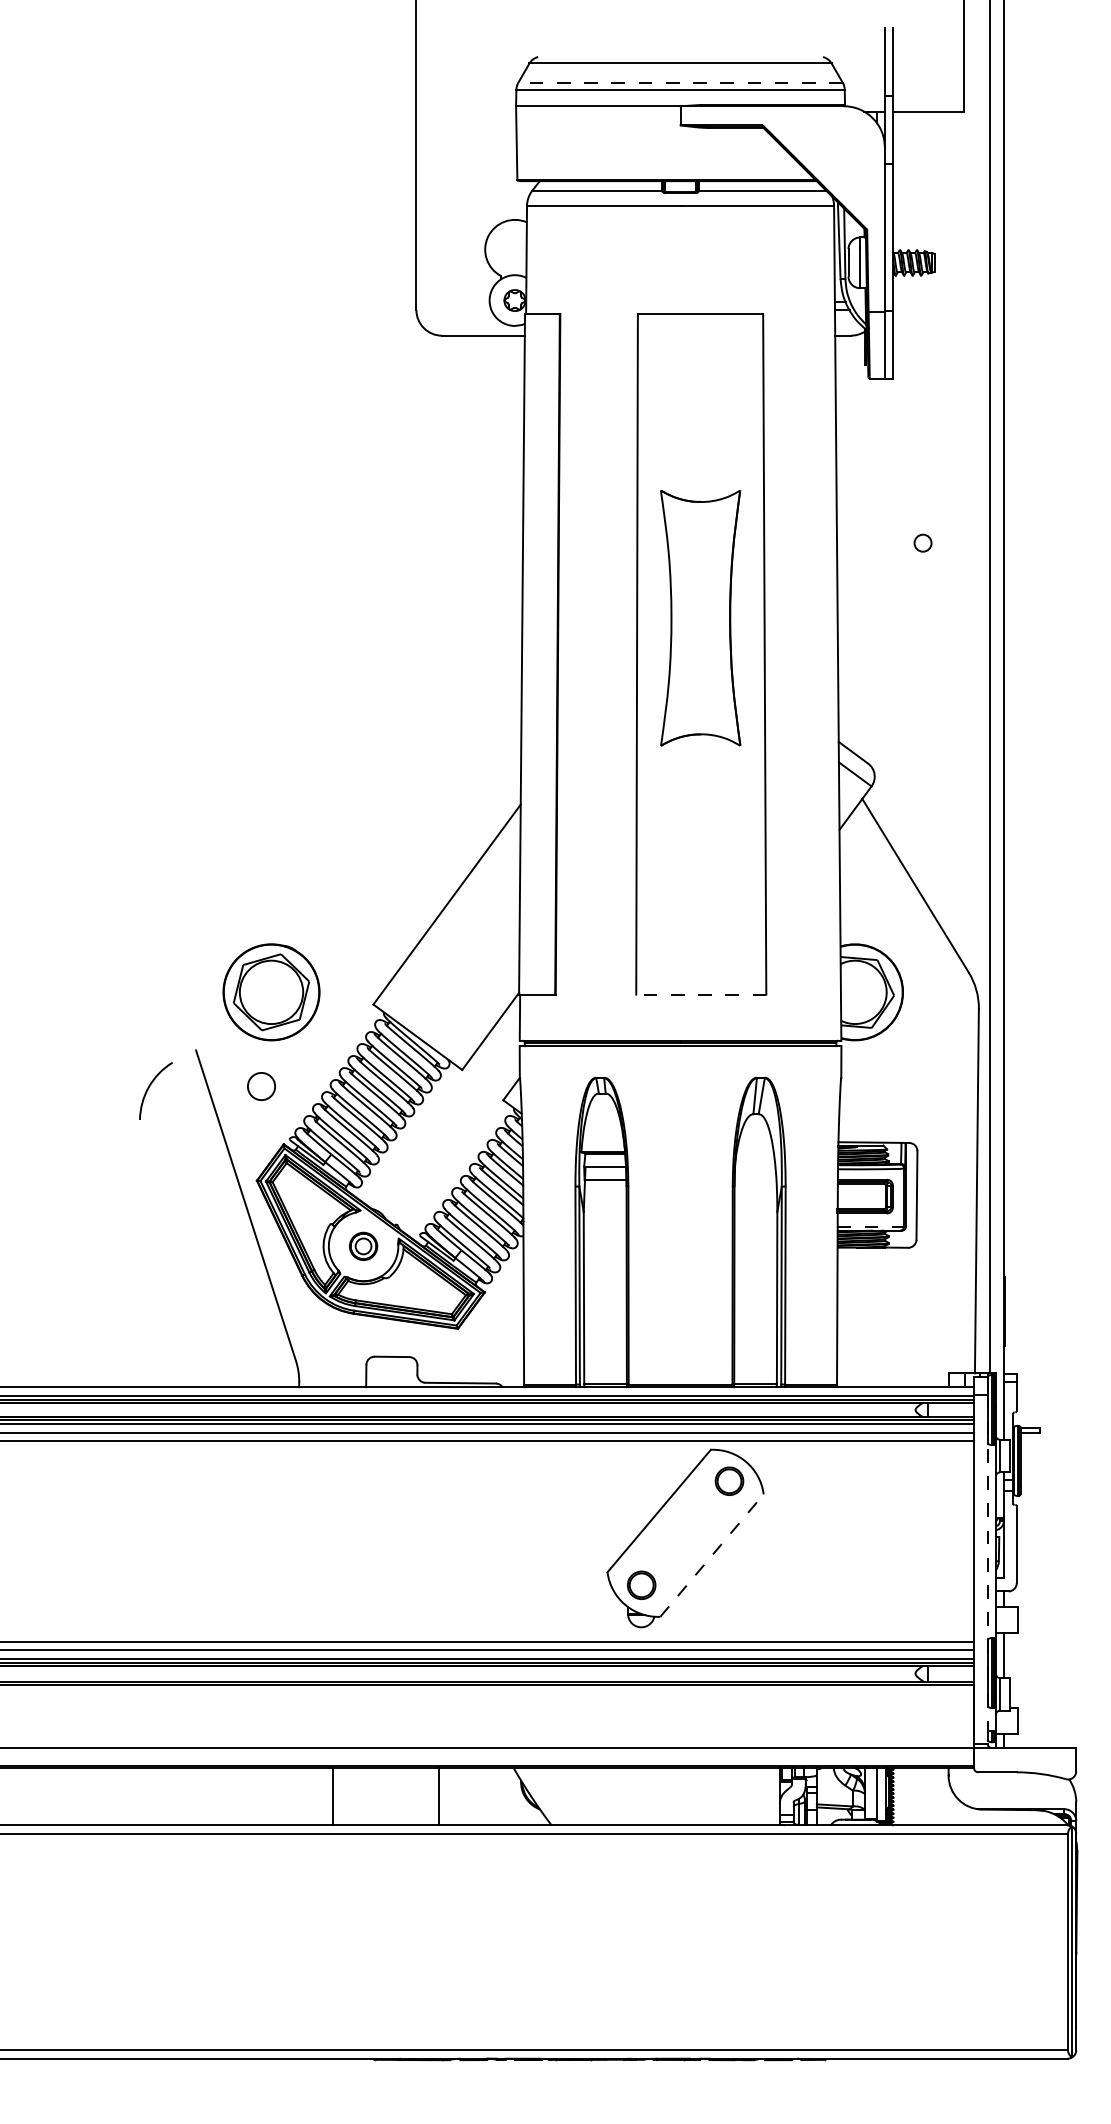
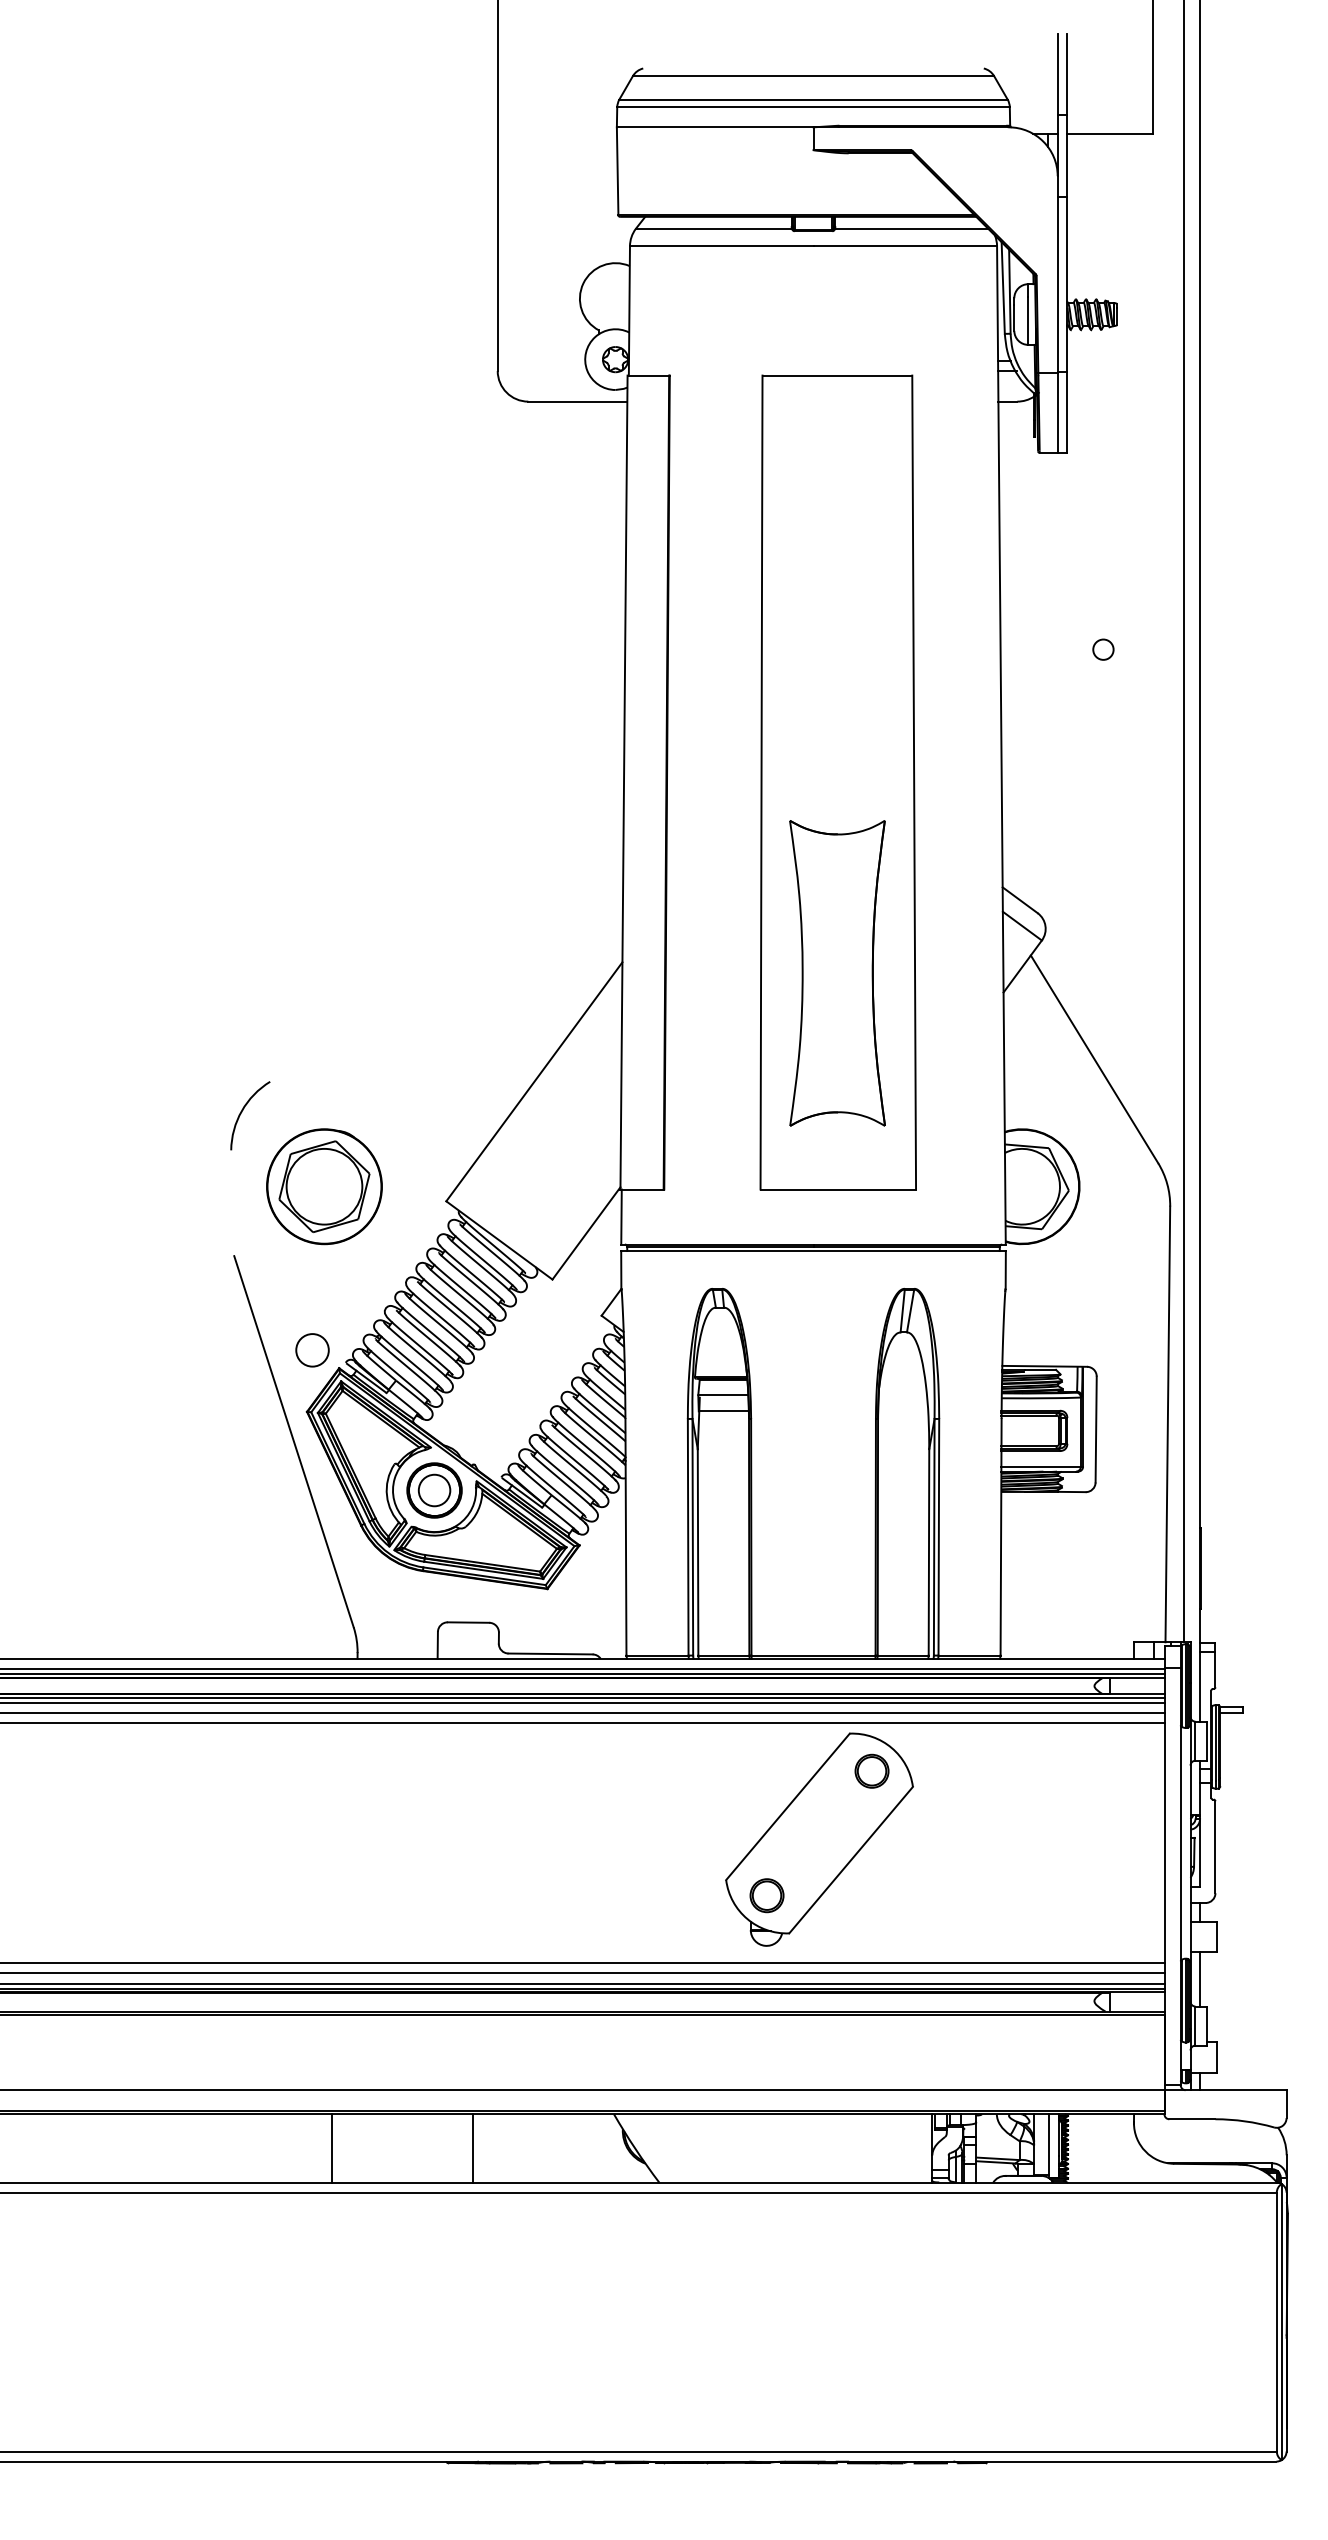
line: (680, 82) -> (813, 99), dashed -> solid
part: (700, 618) -> (837, 973), moved
line: (701, 994) -> (838, 1189), dashed -> solid
circle: (261, 1086) -> (312, 1350), moved
arc: (149, 1088) -> (242, 1112), moved
line: (871, 1226) -> (1041, 1466), dashed -> solid
part: (363, 1246) -> (434, 1490), size x1.67
line: (712, 1555) -> (851, 1860), dashed -> solid
line: (987, 1569) -> (1180, 1876), dashed -> solid
line: (333, 1796) -> (332, 2148), moved
line: (438, 1796) -> (472, 2148), moved

